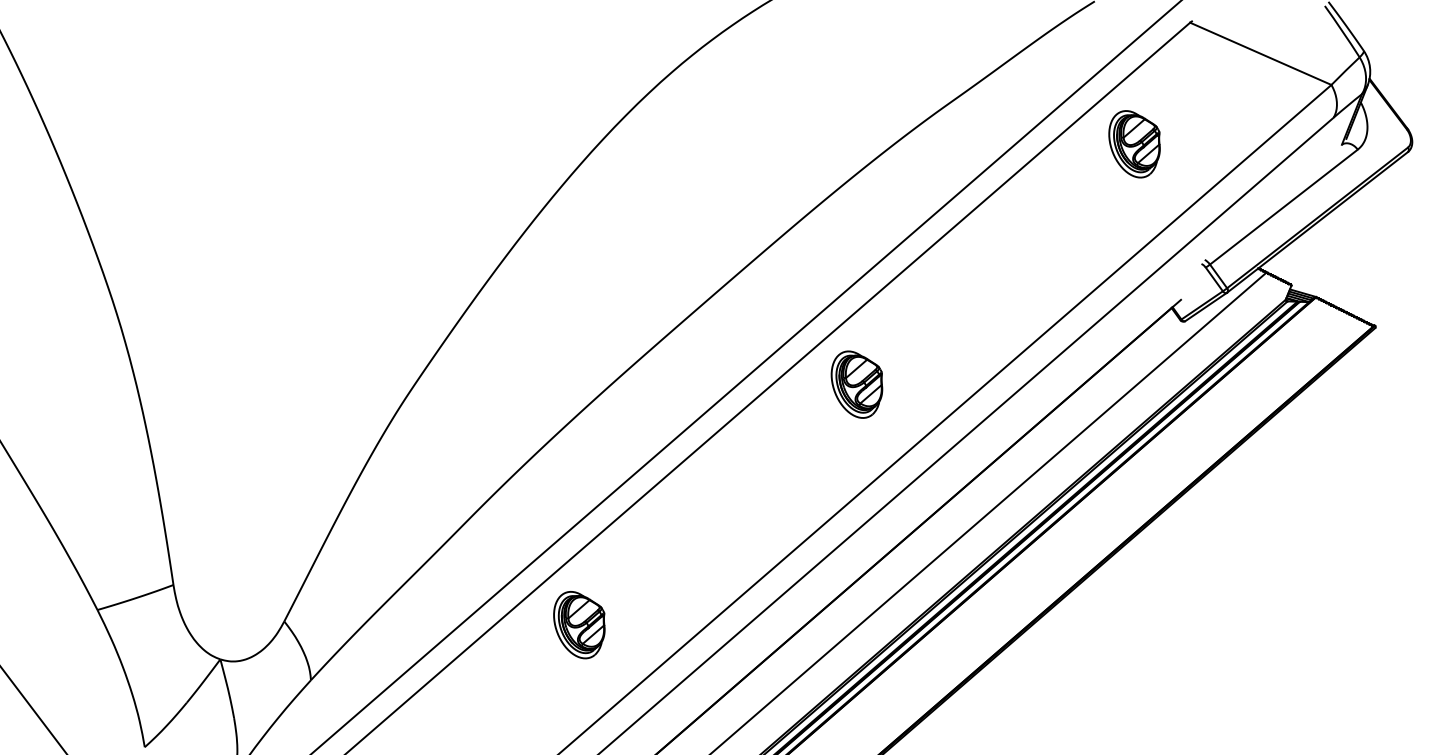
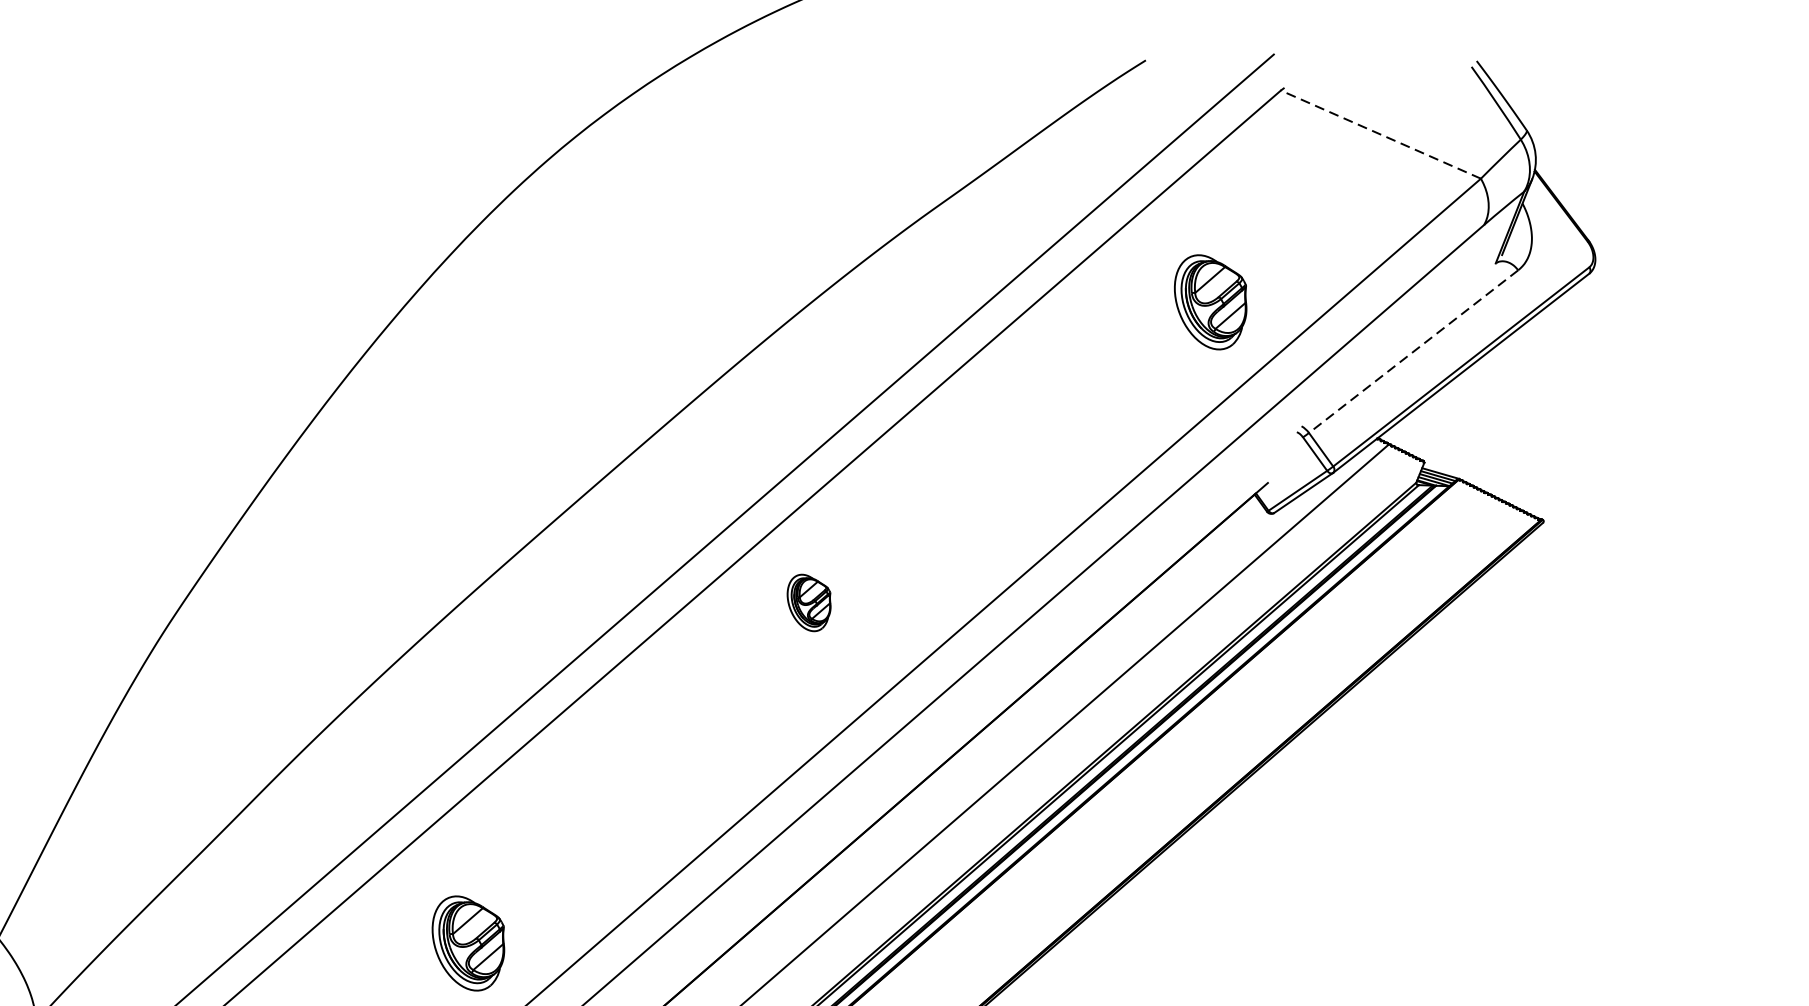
line: (1260, 53) -> (1380, 134), solid -> dashed
part: (1134, 144) -> (1210, 302), moved
line: (1283, 207) -> (1413, 352), solid -> dashed
part: (856, 384) -> (808, 602), size x0.6
part: (579, 625) -> (468, 944), moved

